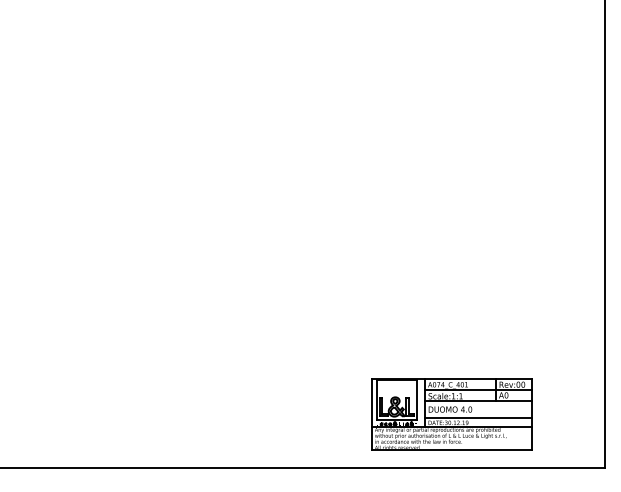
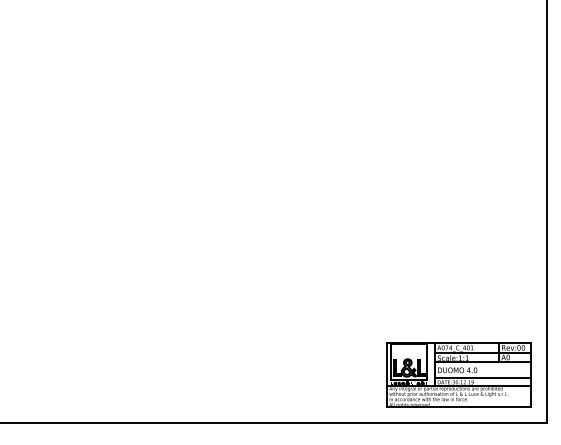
part: (451, 414) -> (458, 374), moved

